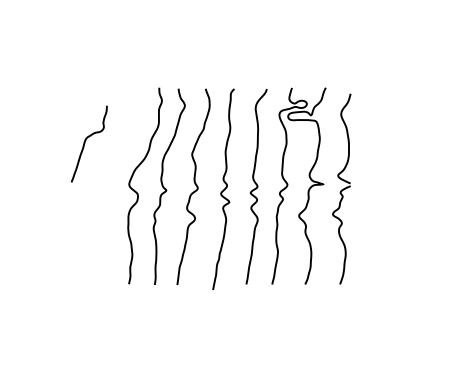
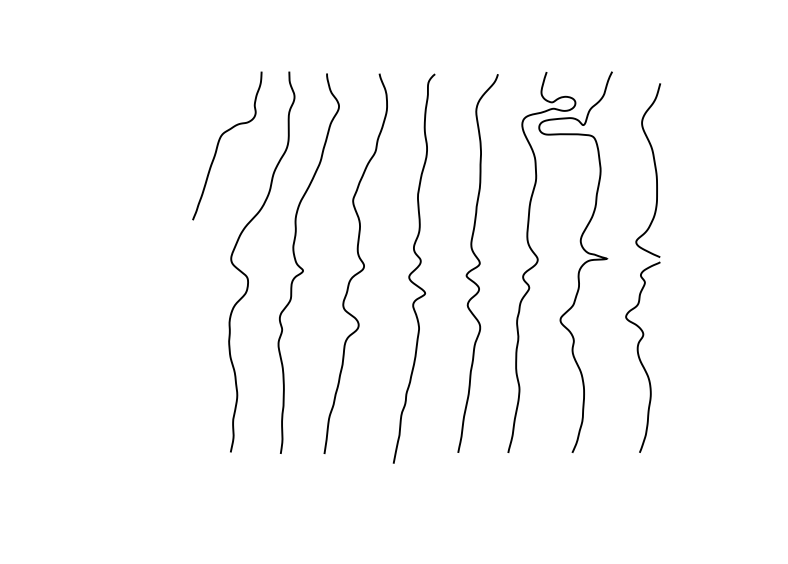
curve: (85, 143) -> (220, 144), moved

